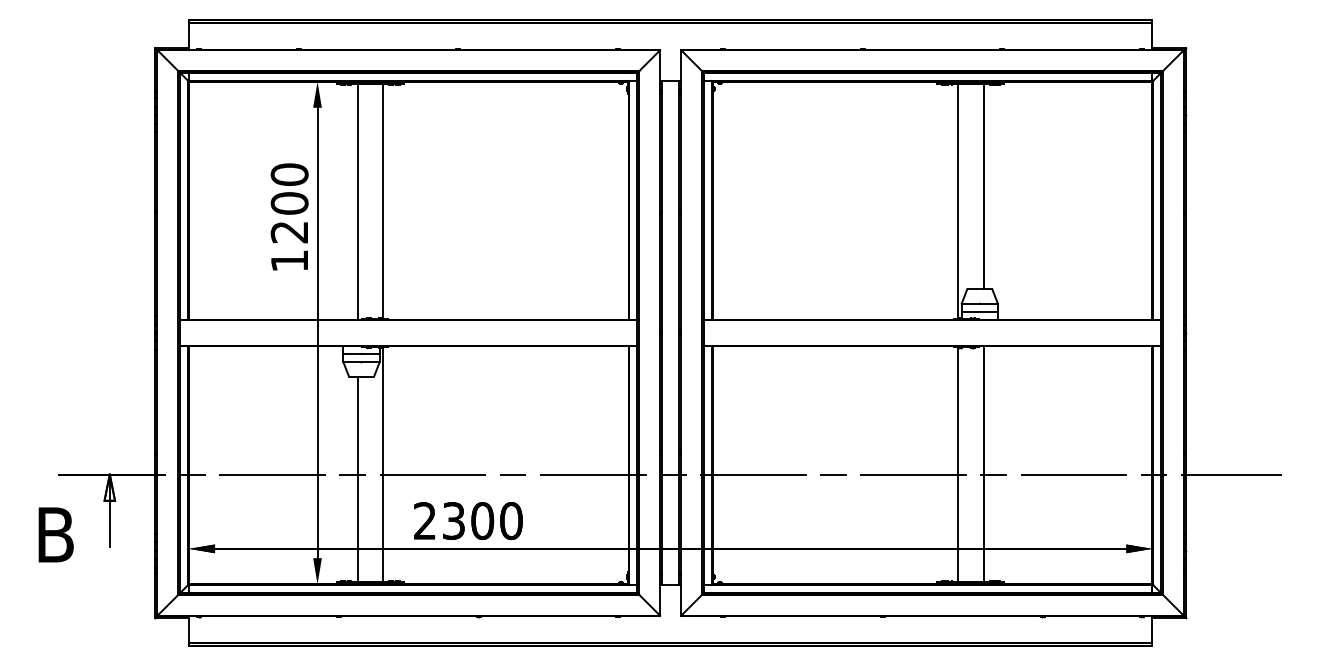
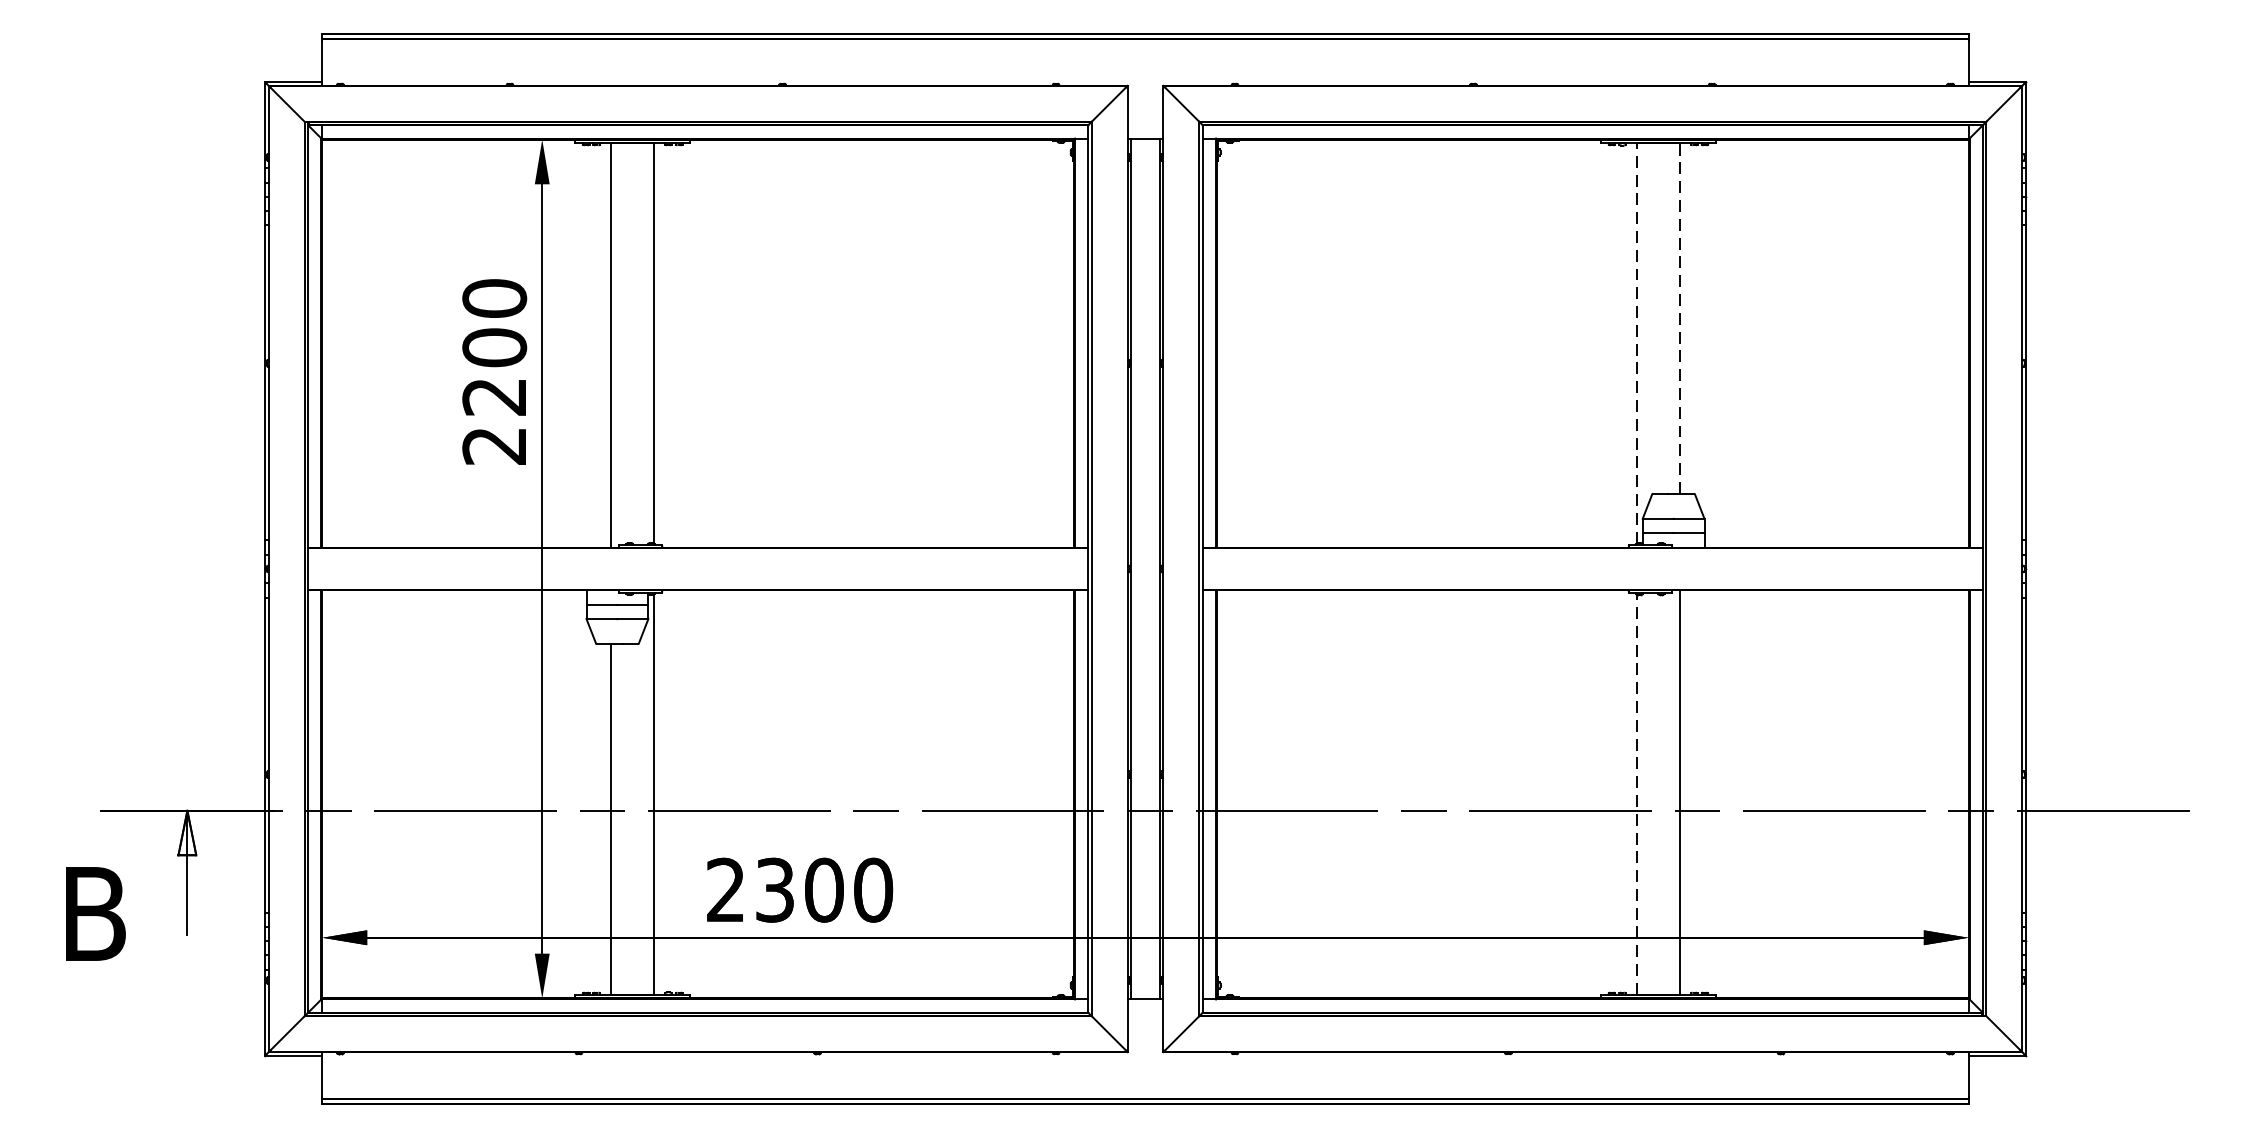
line: (983, 186) -> (1679, 318), solid -> dashed
line: (958, 200) -> (1637, 342), solid -> dashed
text: (288, 261) -> (492, 446), 1200 -> 2200
line: (958, 464) -> (1637, 793), solid -> dashed

